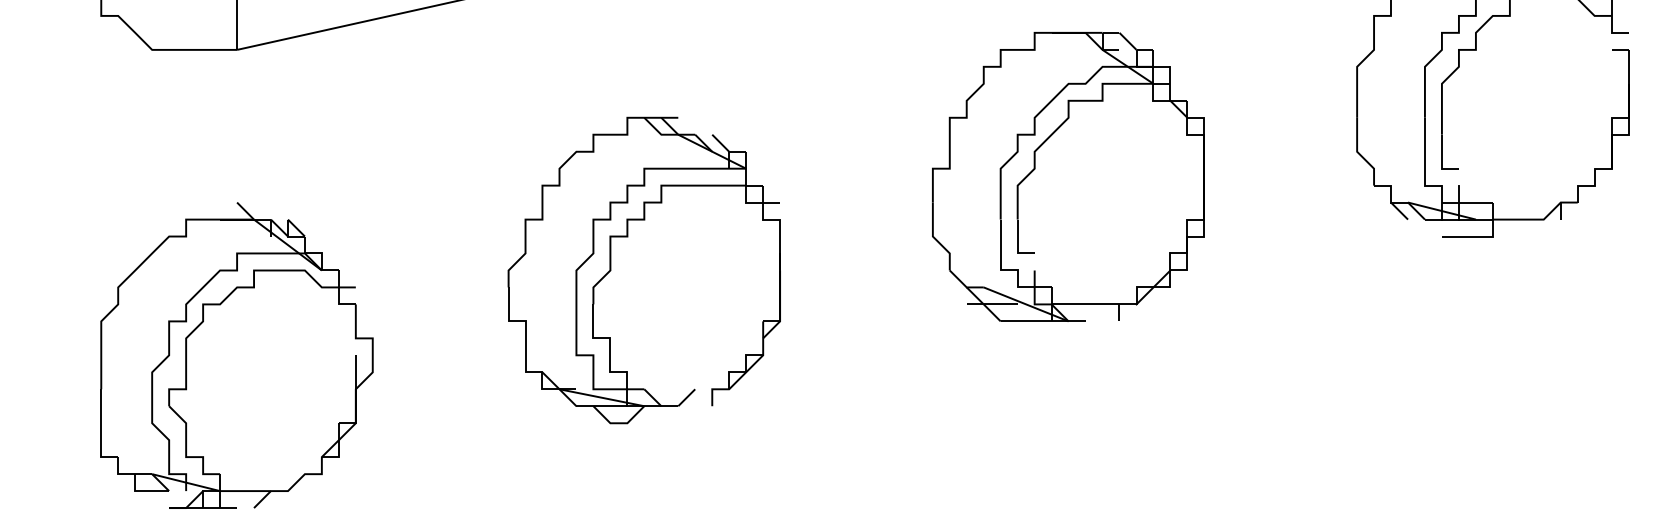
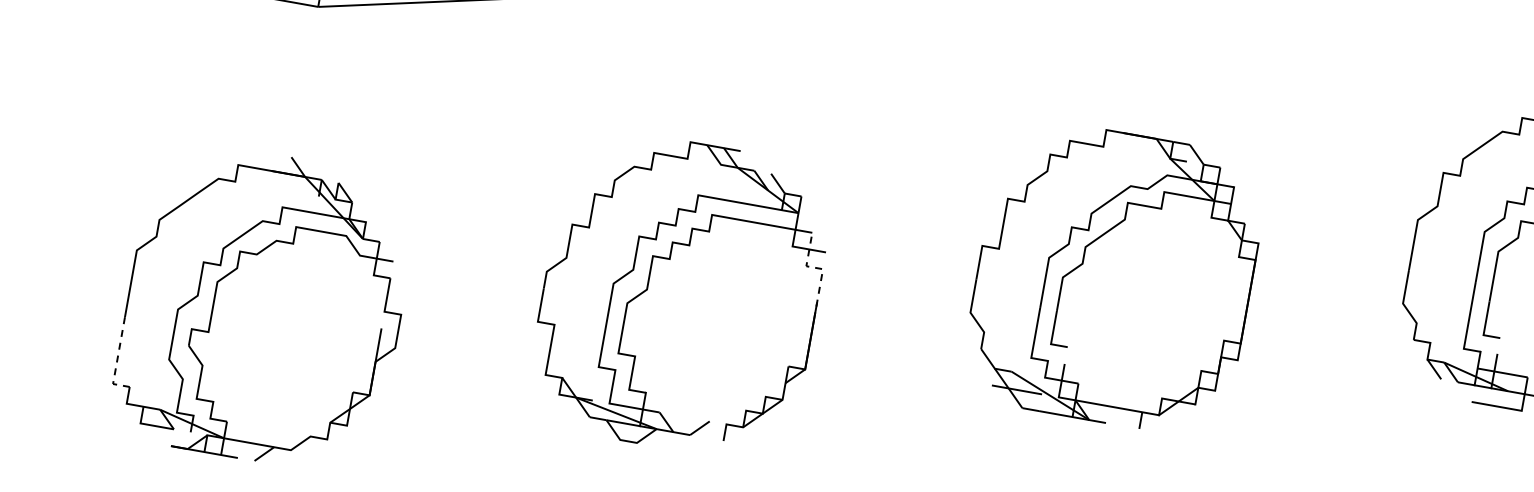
line: (780, 219) -> (823, 269), solid -> dashed
line: (101, 432) -> (117, 359), solid -> dashed

